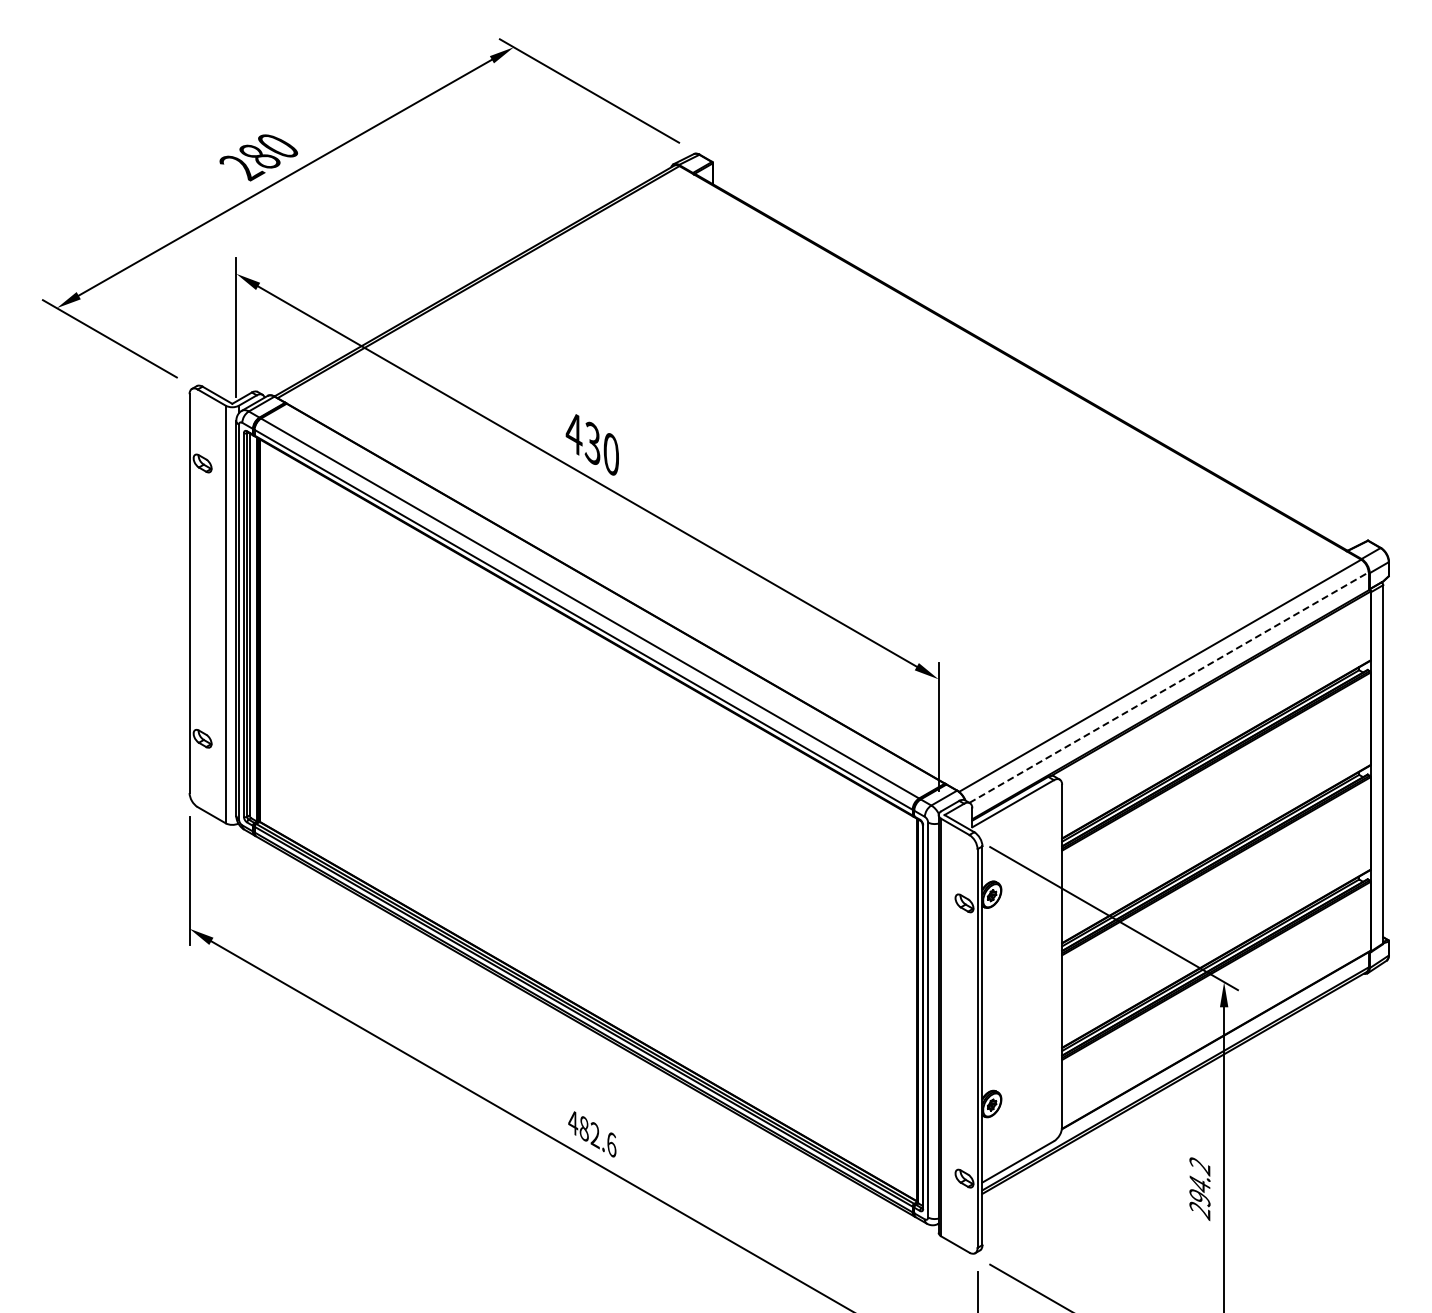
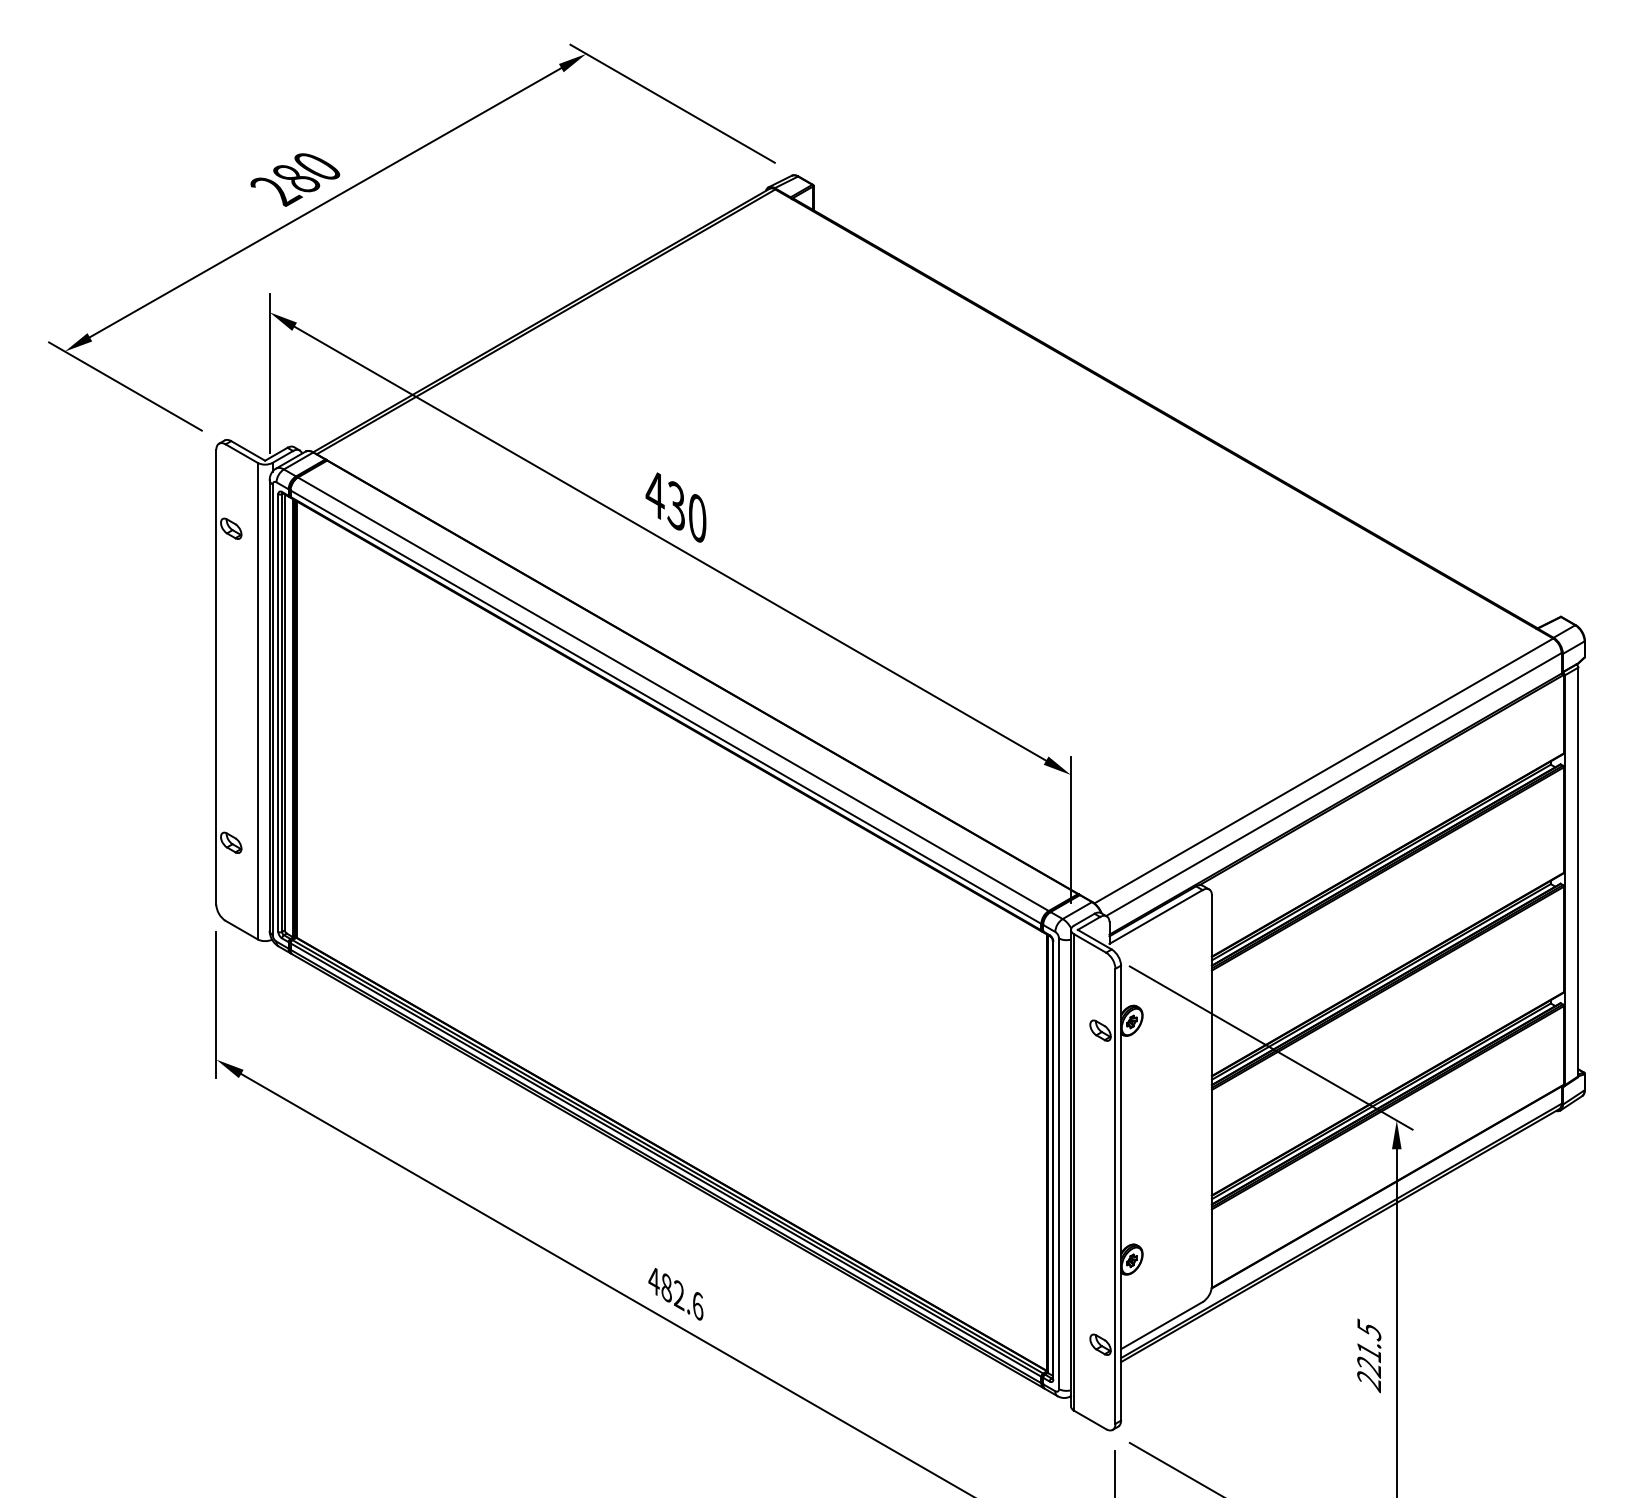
line: (1169, 687) -> (1334, 784), dashed -> solid
text: (1199, 1181) -> (1368, 1348), 294.2 -> 221.5

